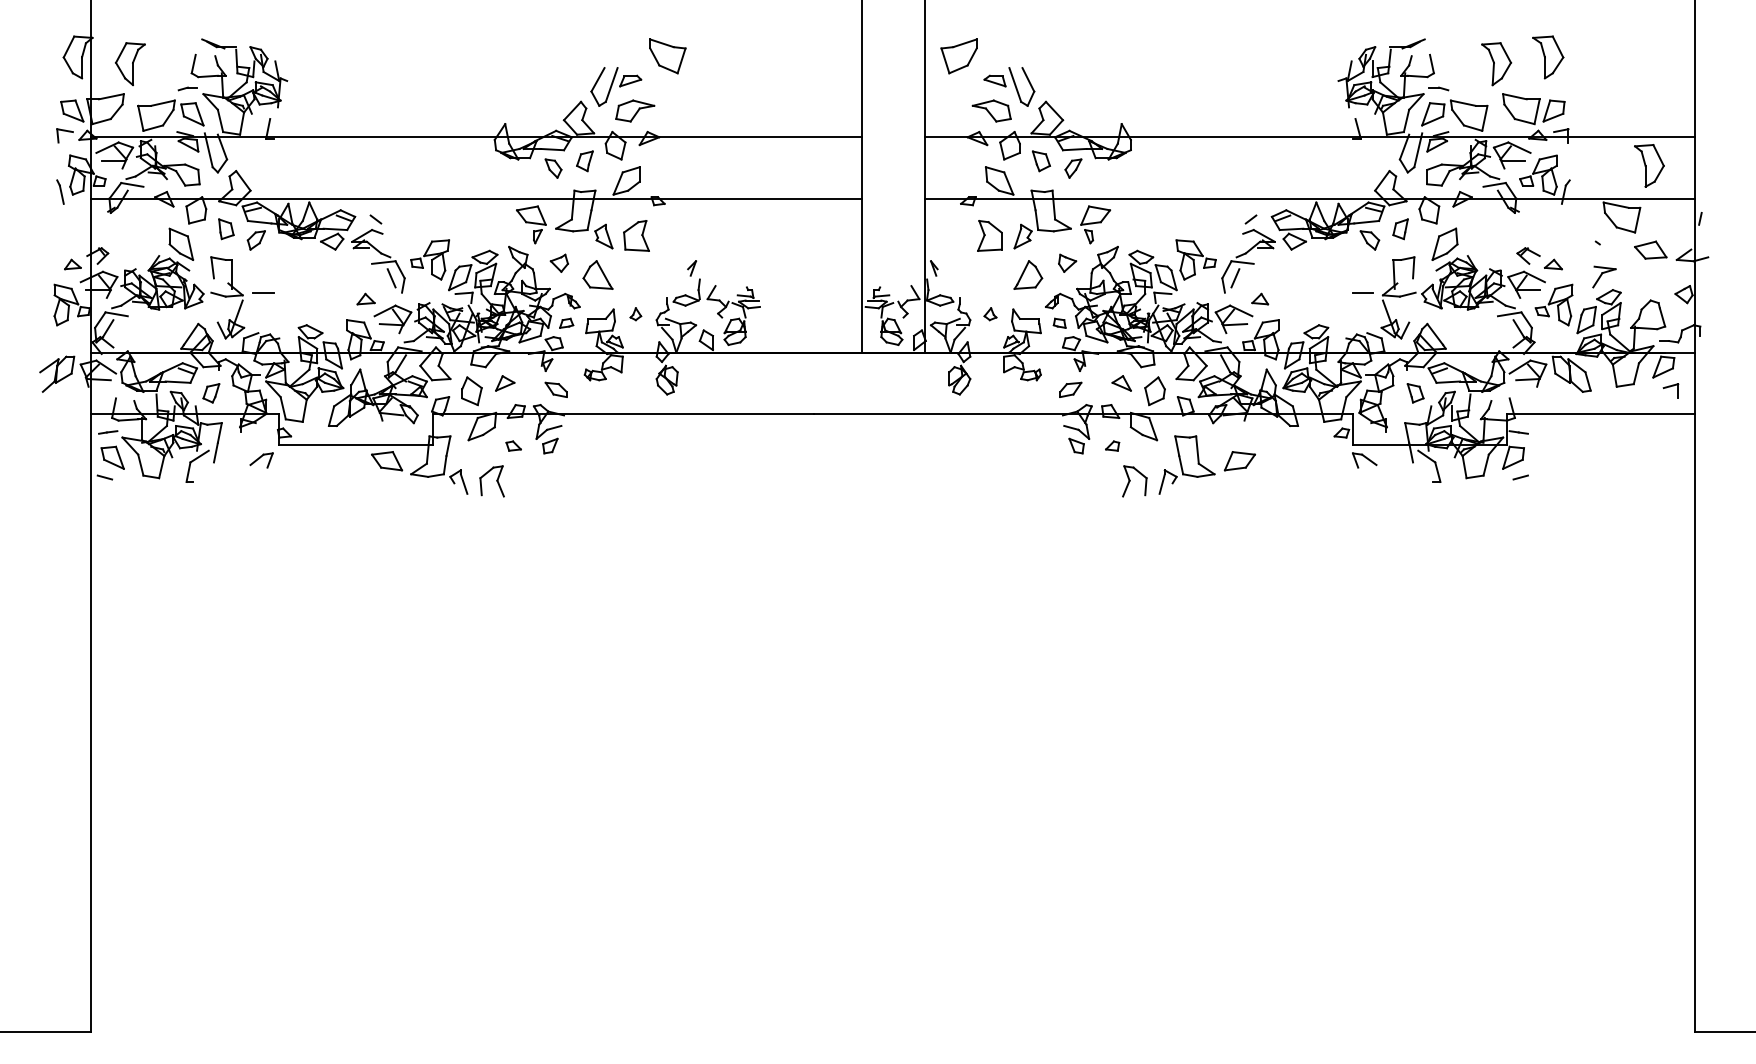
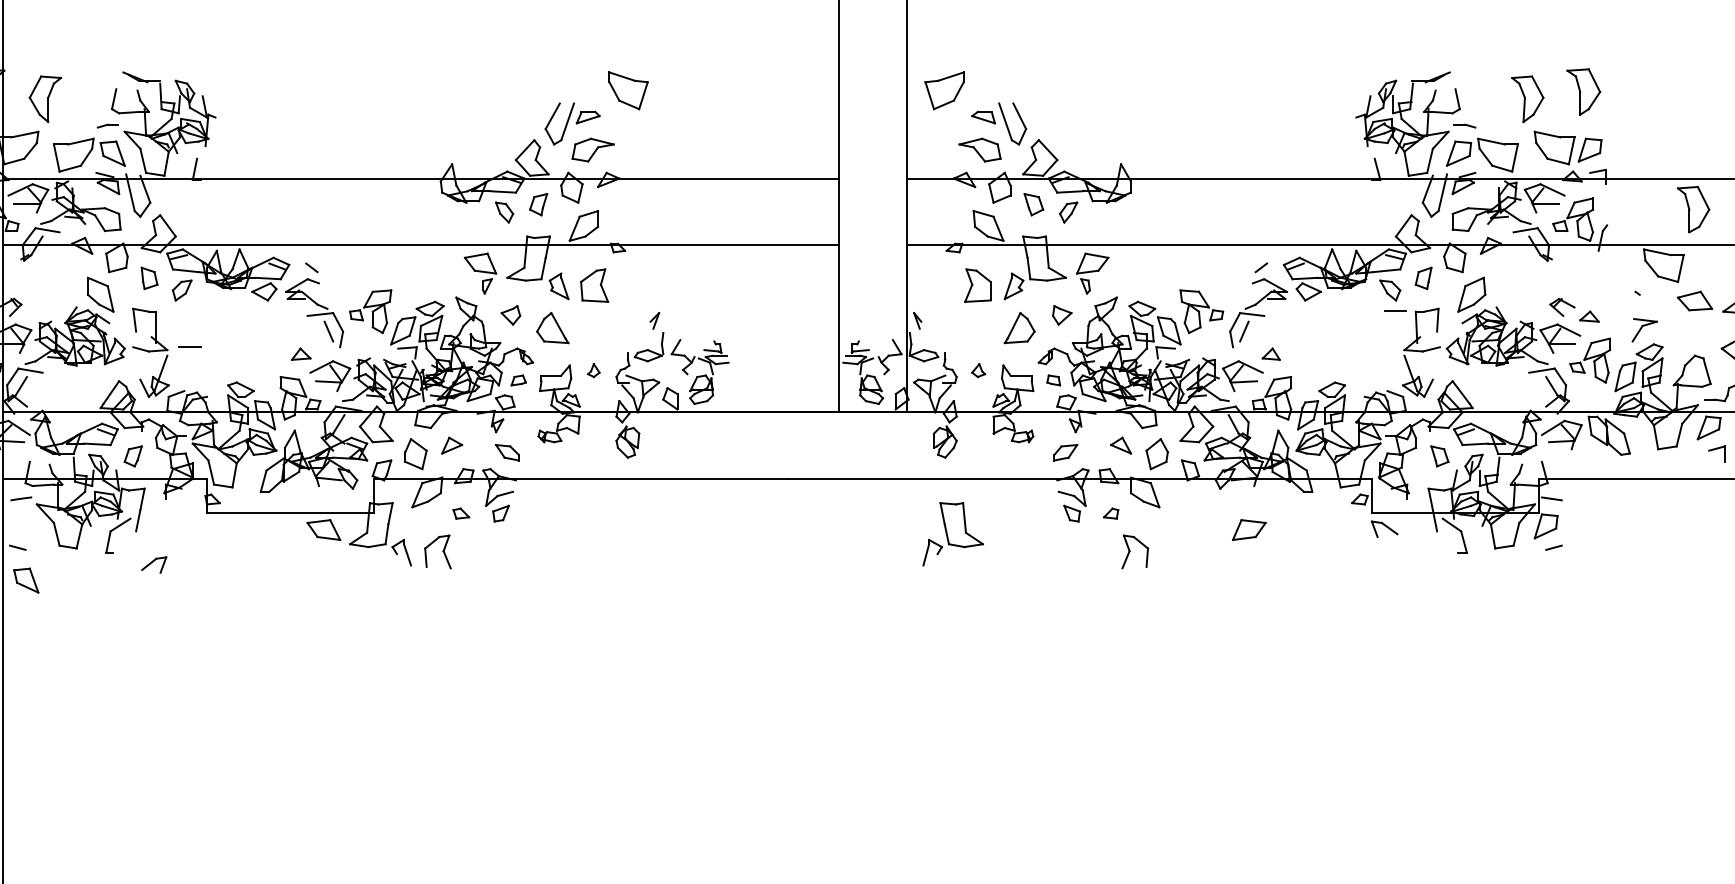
line: (1362, 292) -> (1395, 311), moved
part: (112, 457) -> (26, 580), moved
part: (261, 460) -> (154, 565), moved
part: (1186, 464) -> (952, 533), moved

